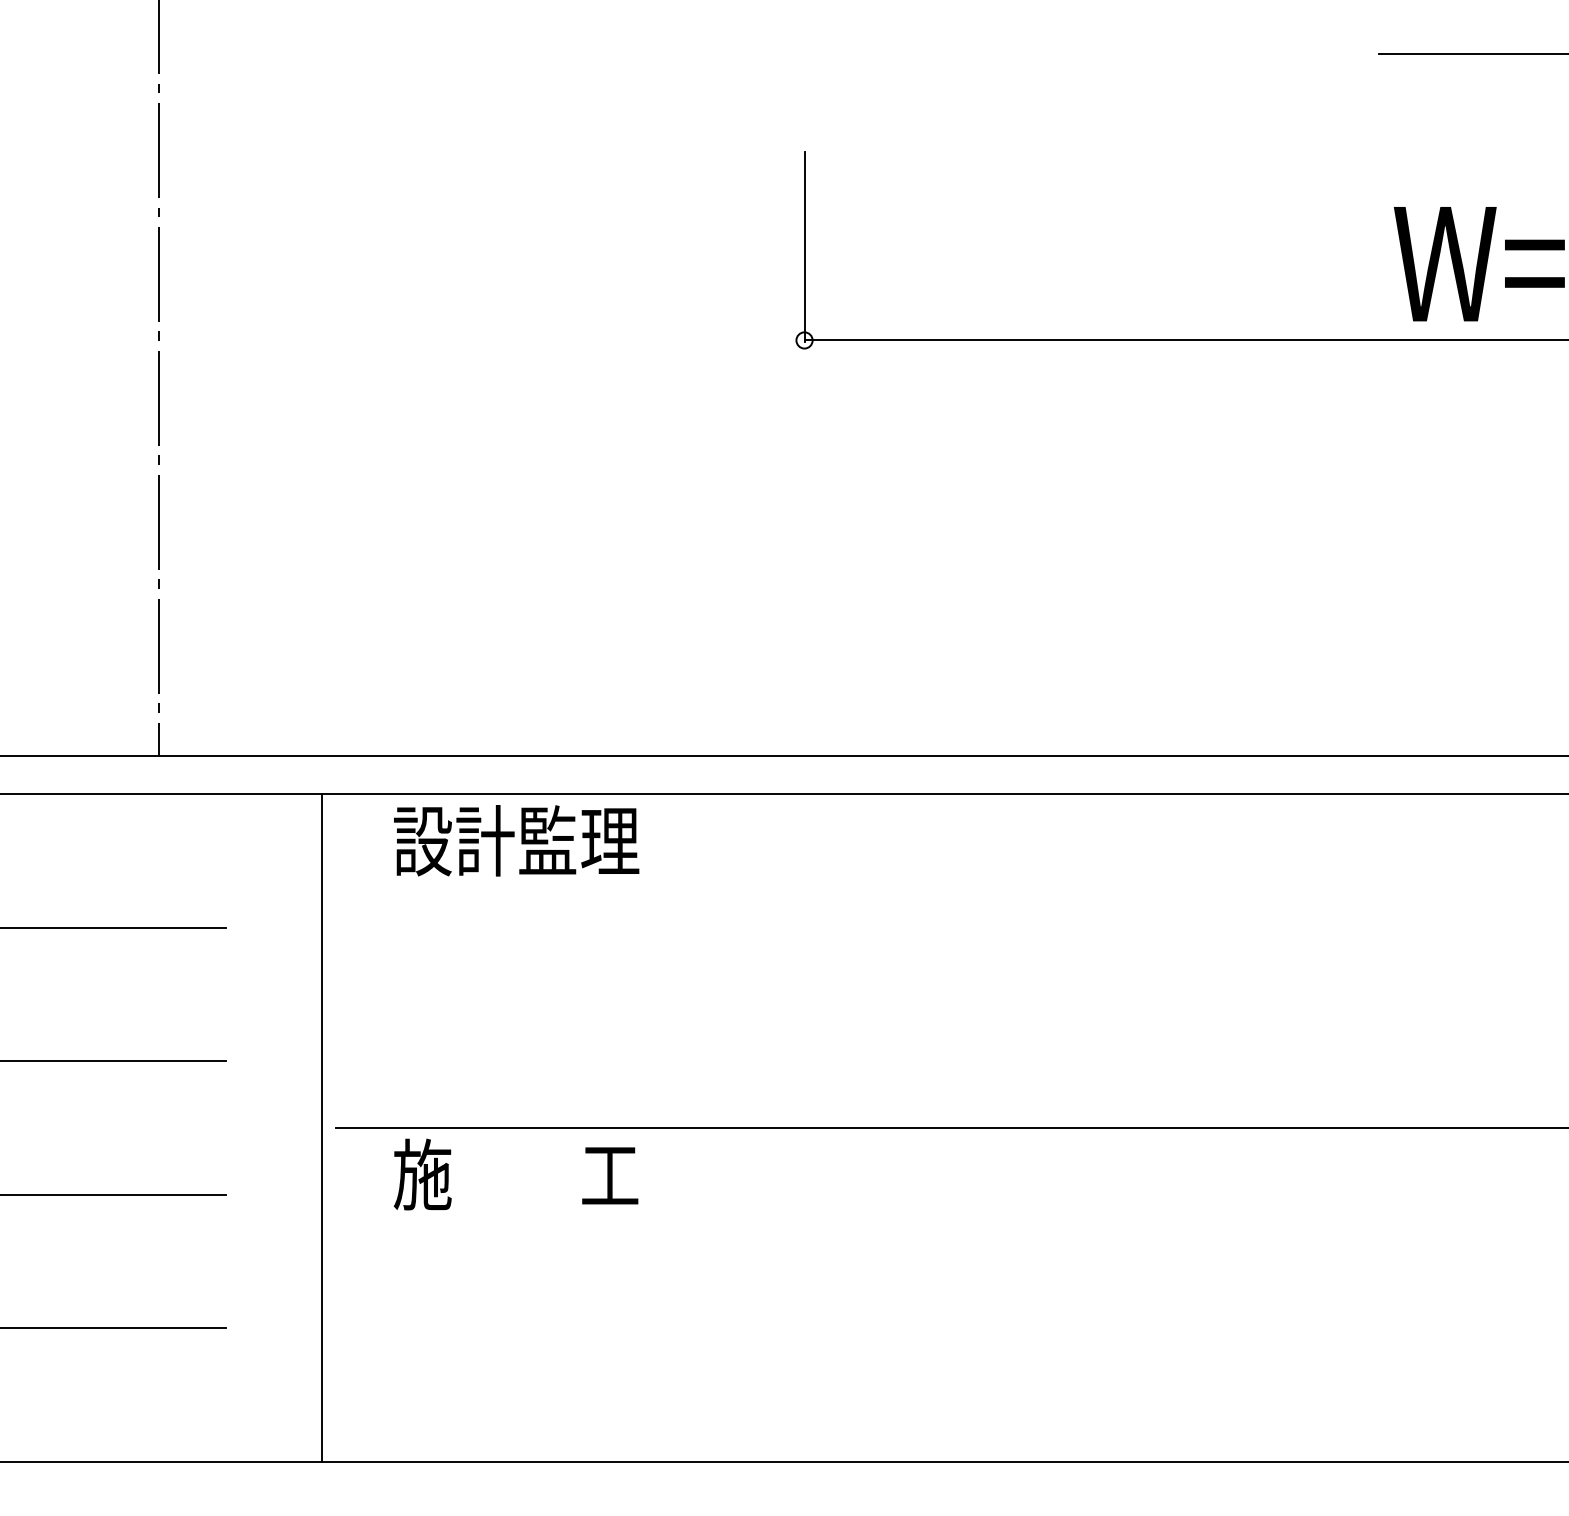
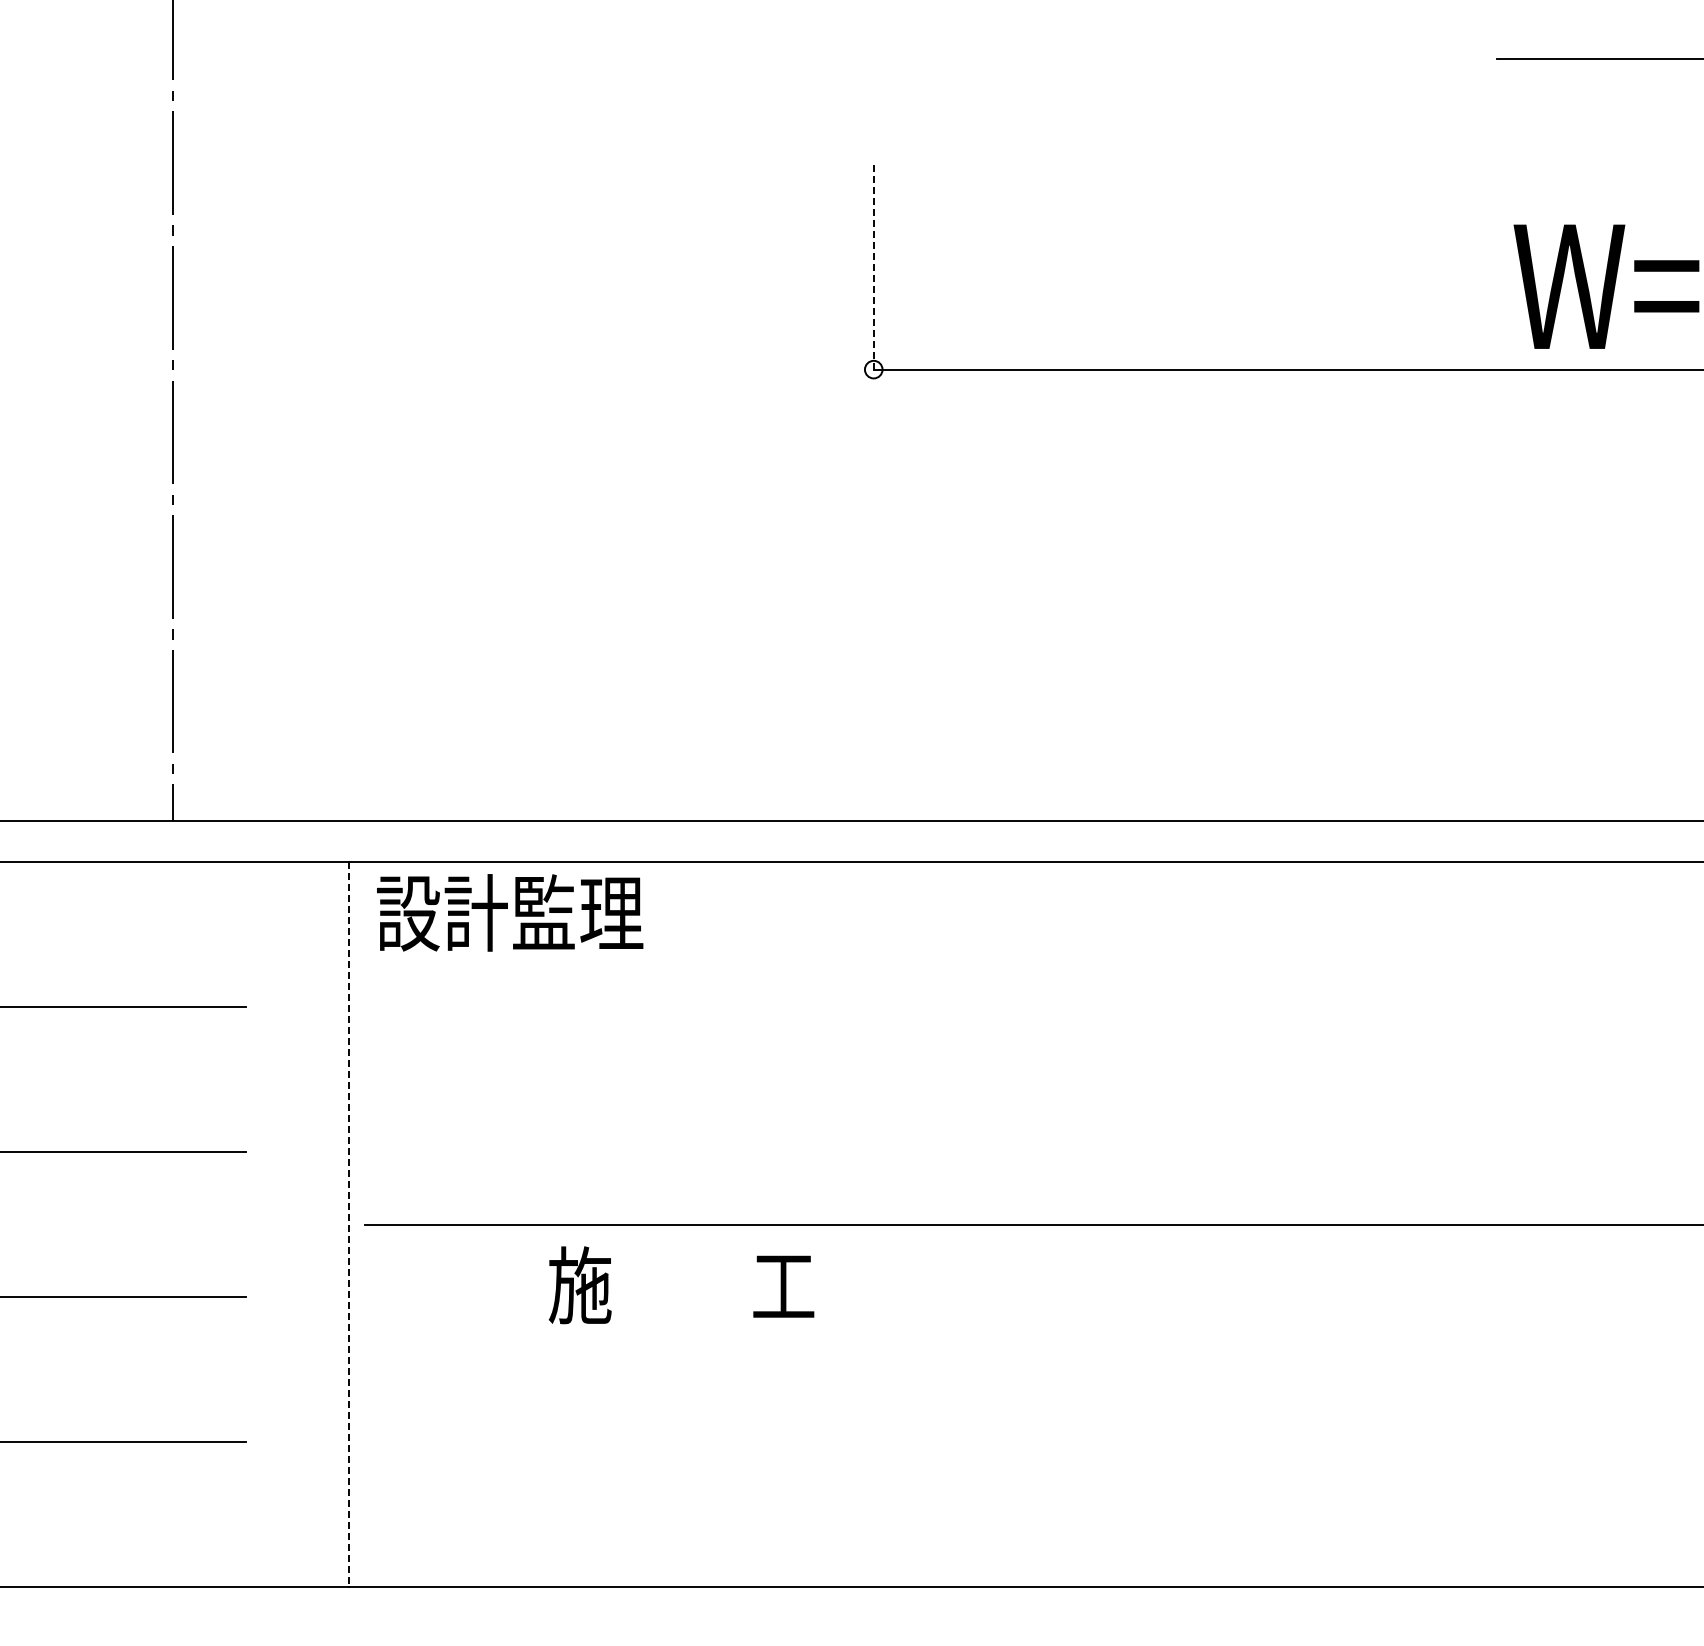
line: (804, 247) -> (873, 268), solid -> dashed
text: (516, 840) -> (510, 912), moved
line: (321, 1128) -> (349, 1225), solid -> dashed
text: (516, 1174) -> (681, 1285), moved

